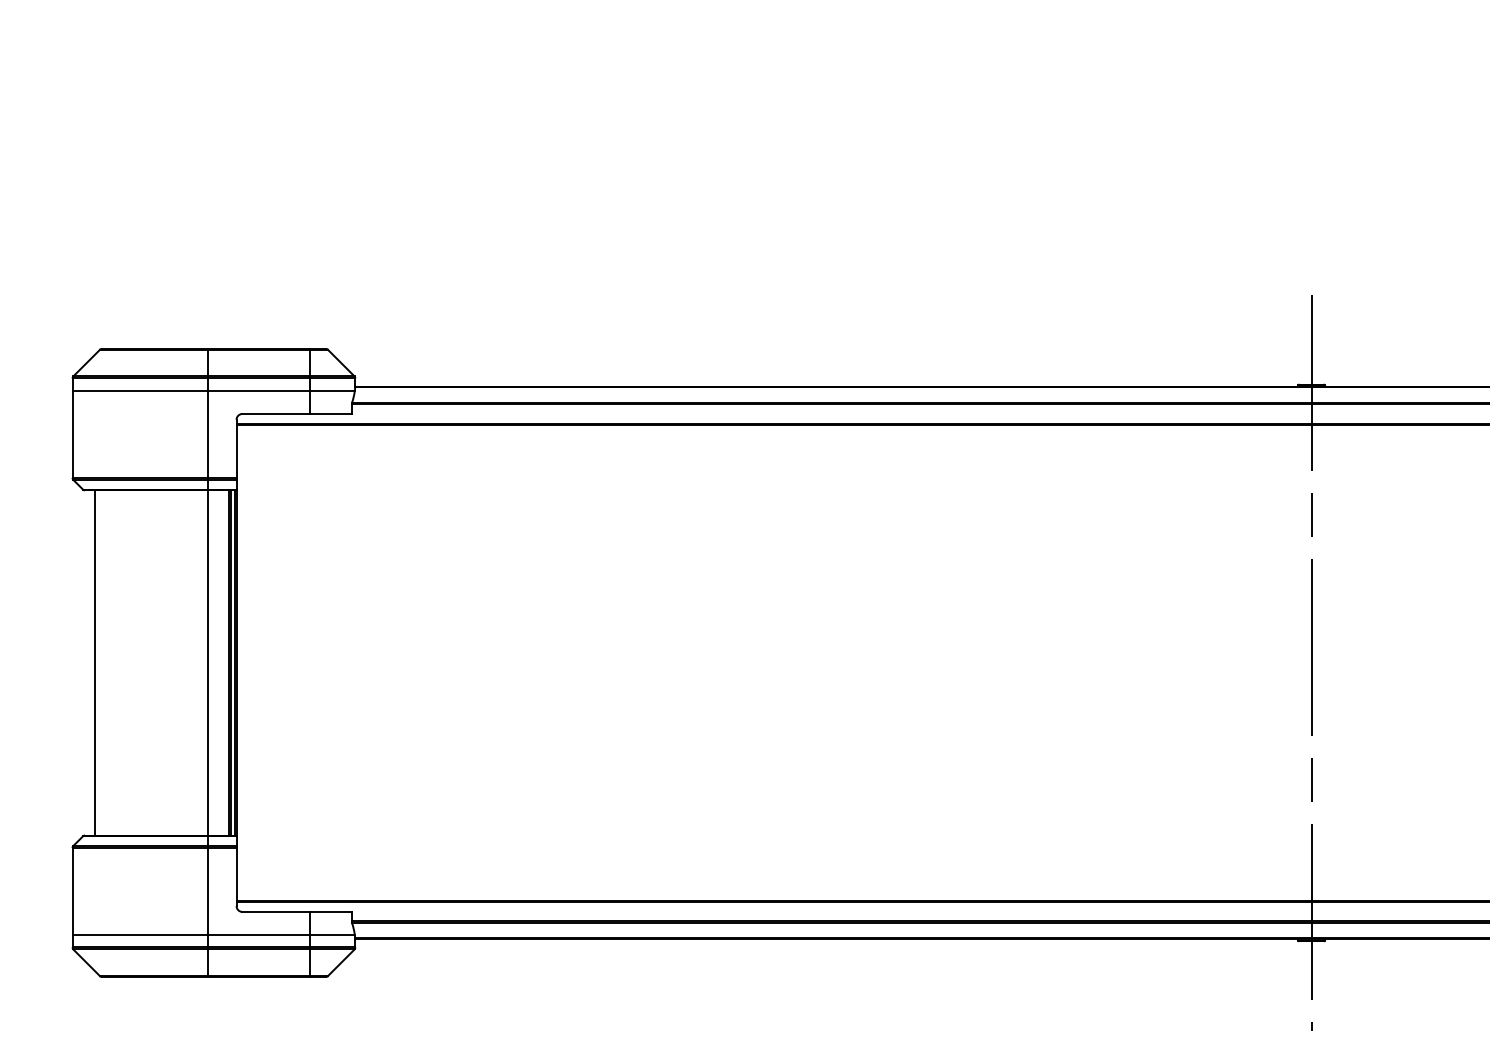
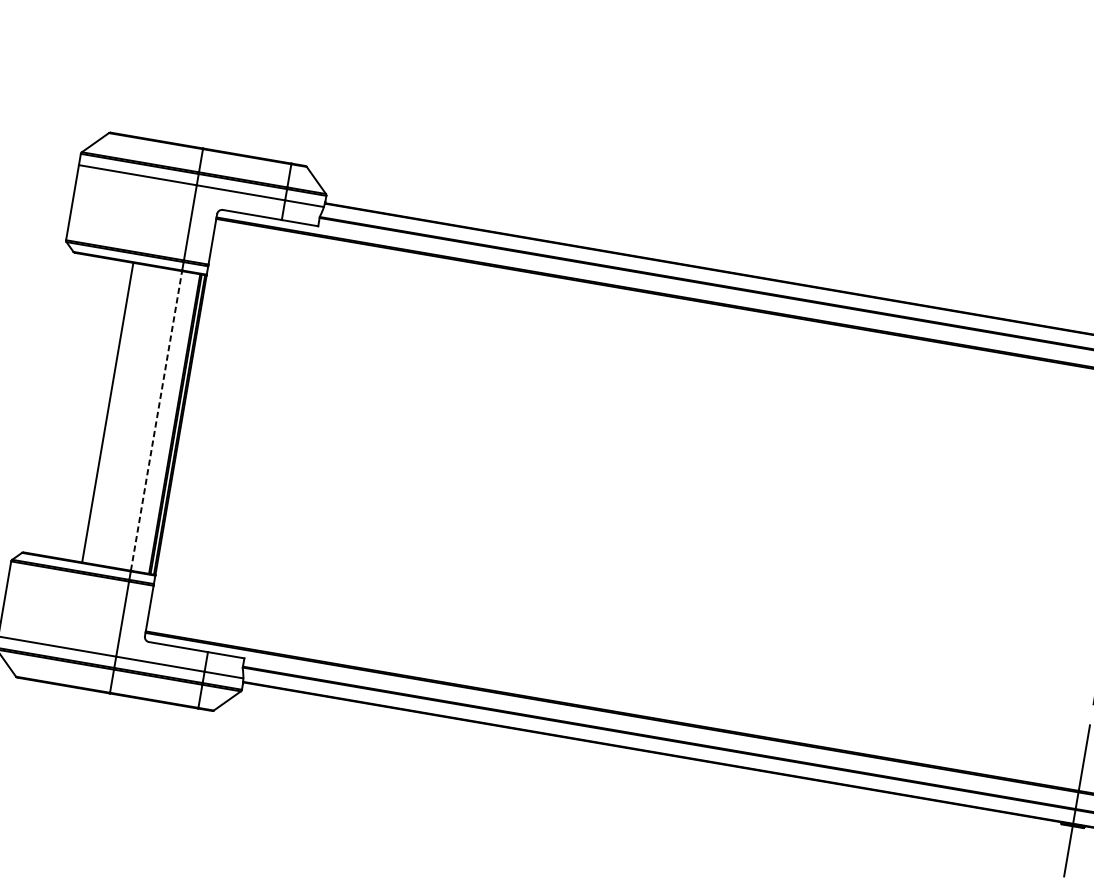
line: (95, 662) -> (108, 412), moved
line: (208, 662) -> (156, 420), solid -> dashed

